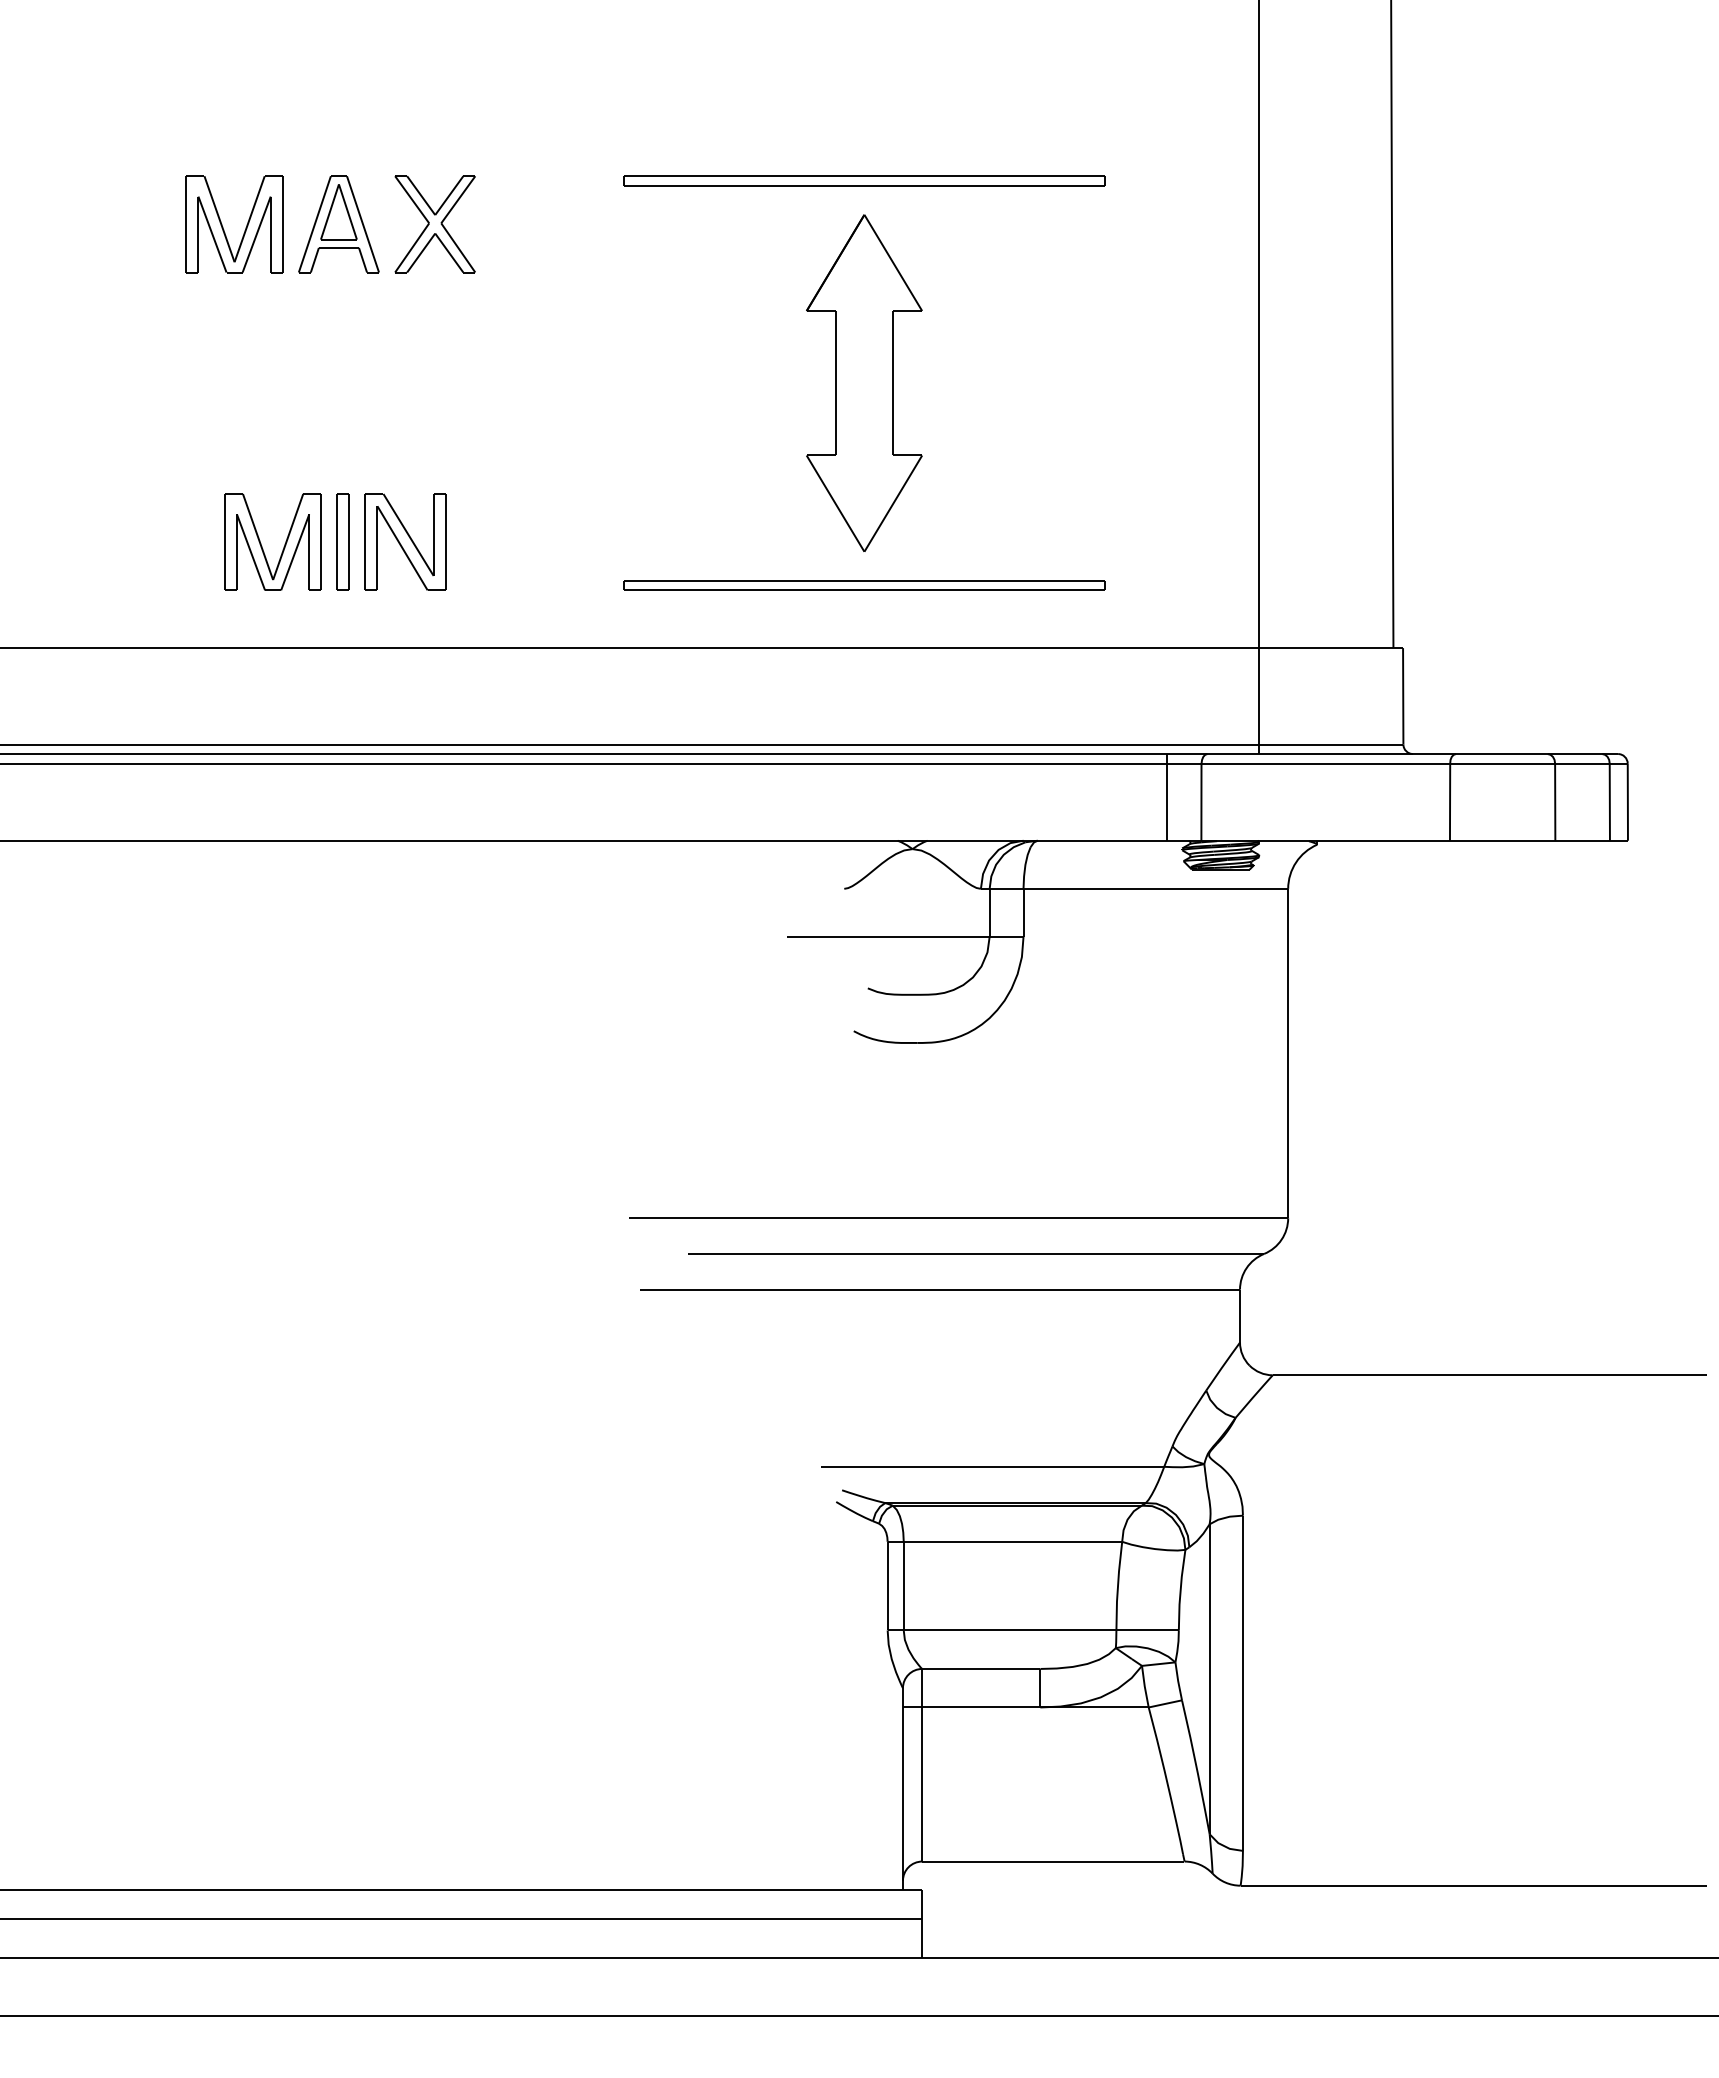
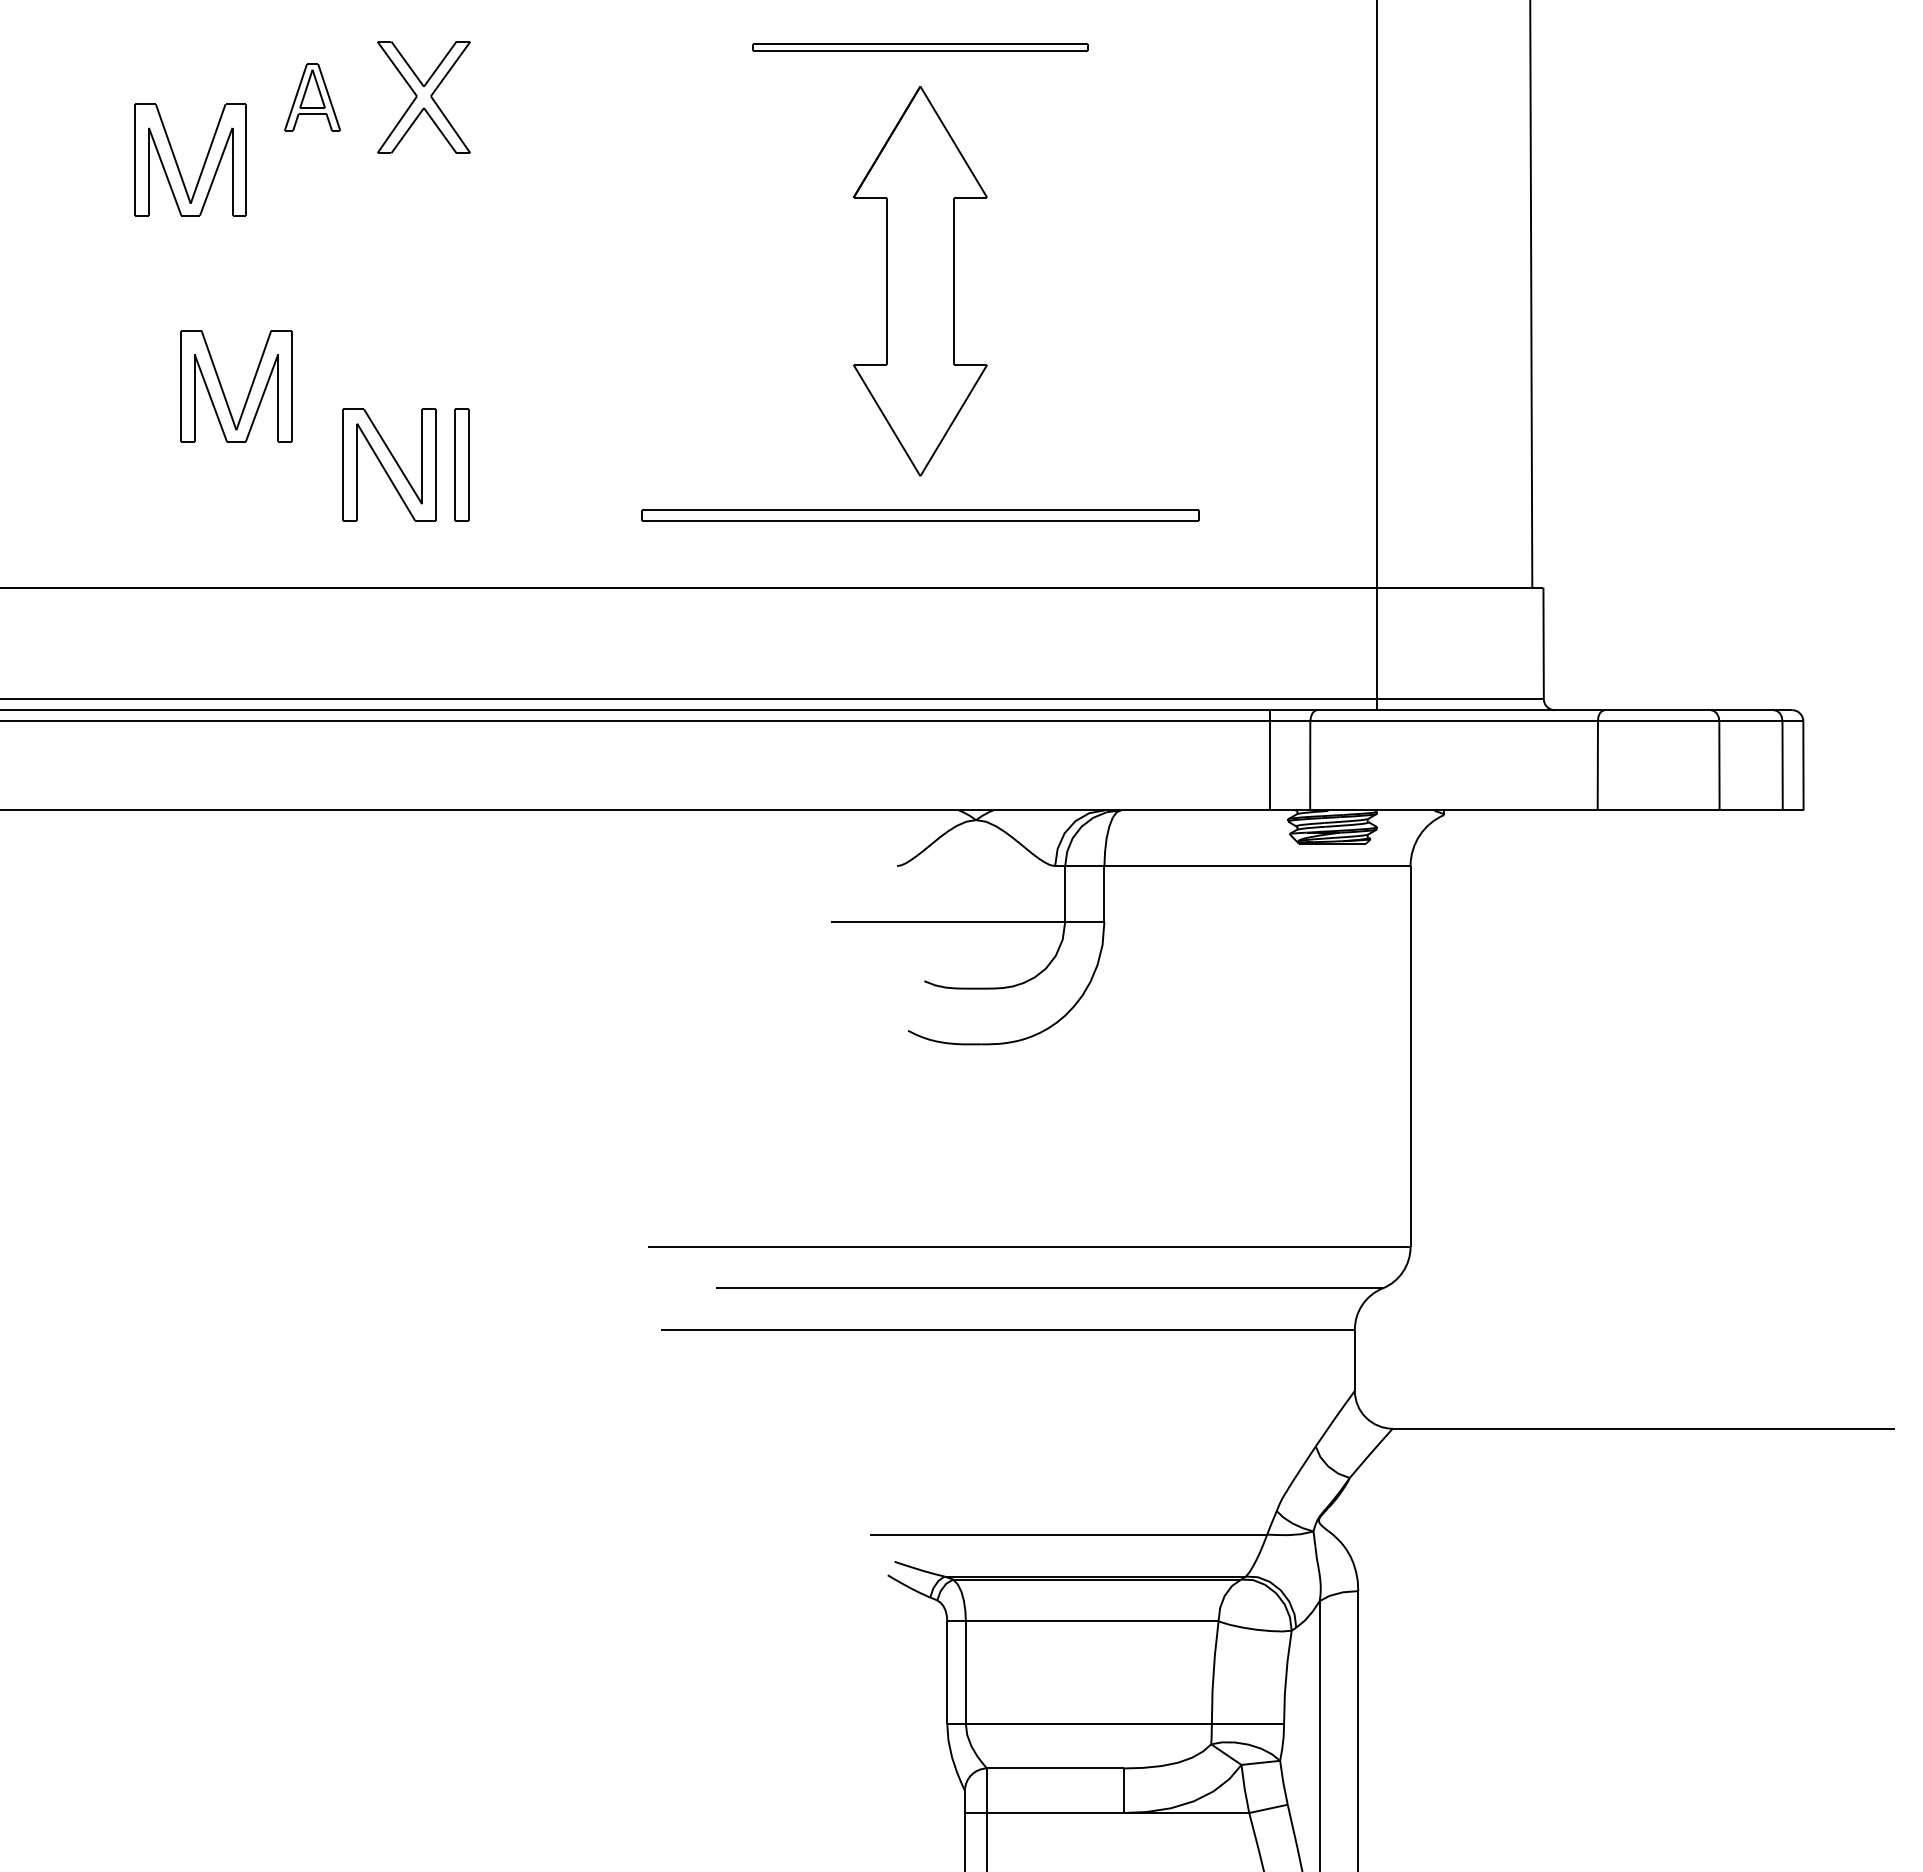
part: (864, 180) -> (920, 46), size x0.6
part: (338, 224) -> (312, 97), size x0.6
part: (224, 229) -> (179, 165), moved
part: (342, 541) -> (461, 464), moved
part: (261, 543) -> (222, 387), moved

